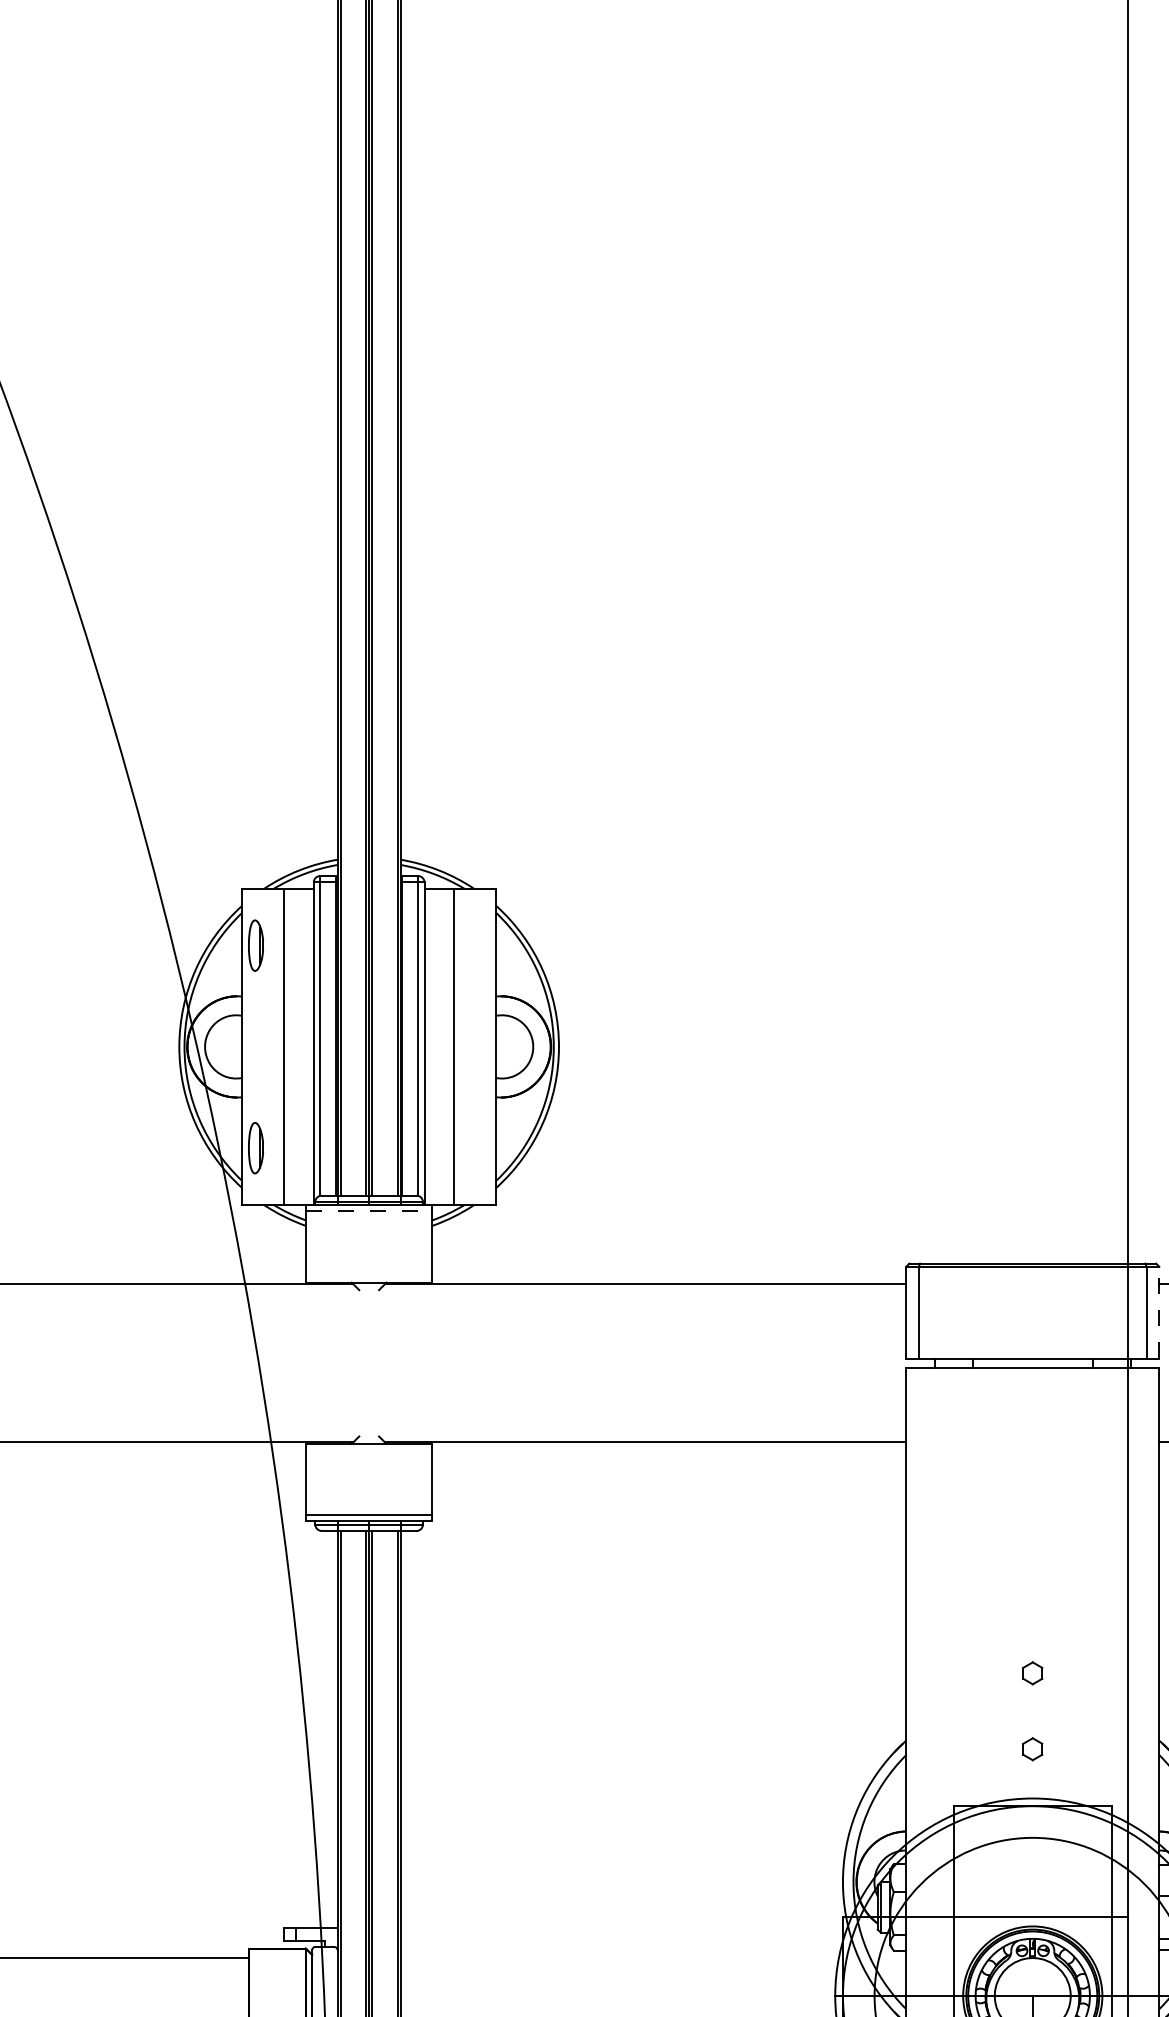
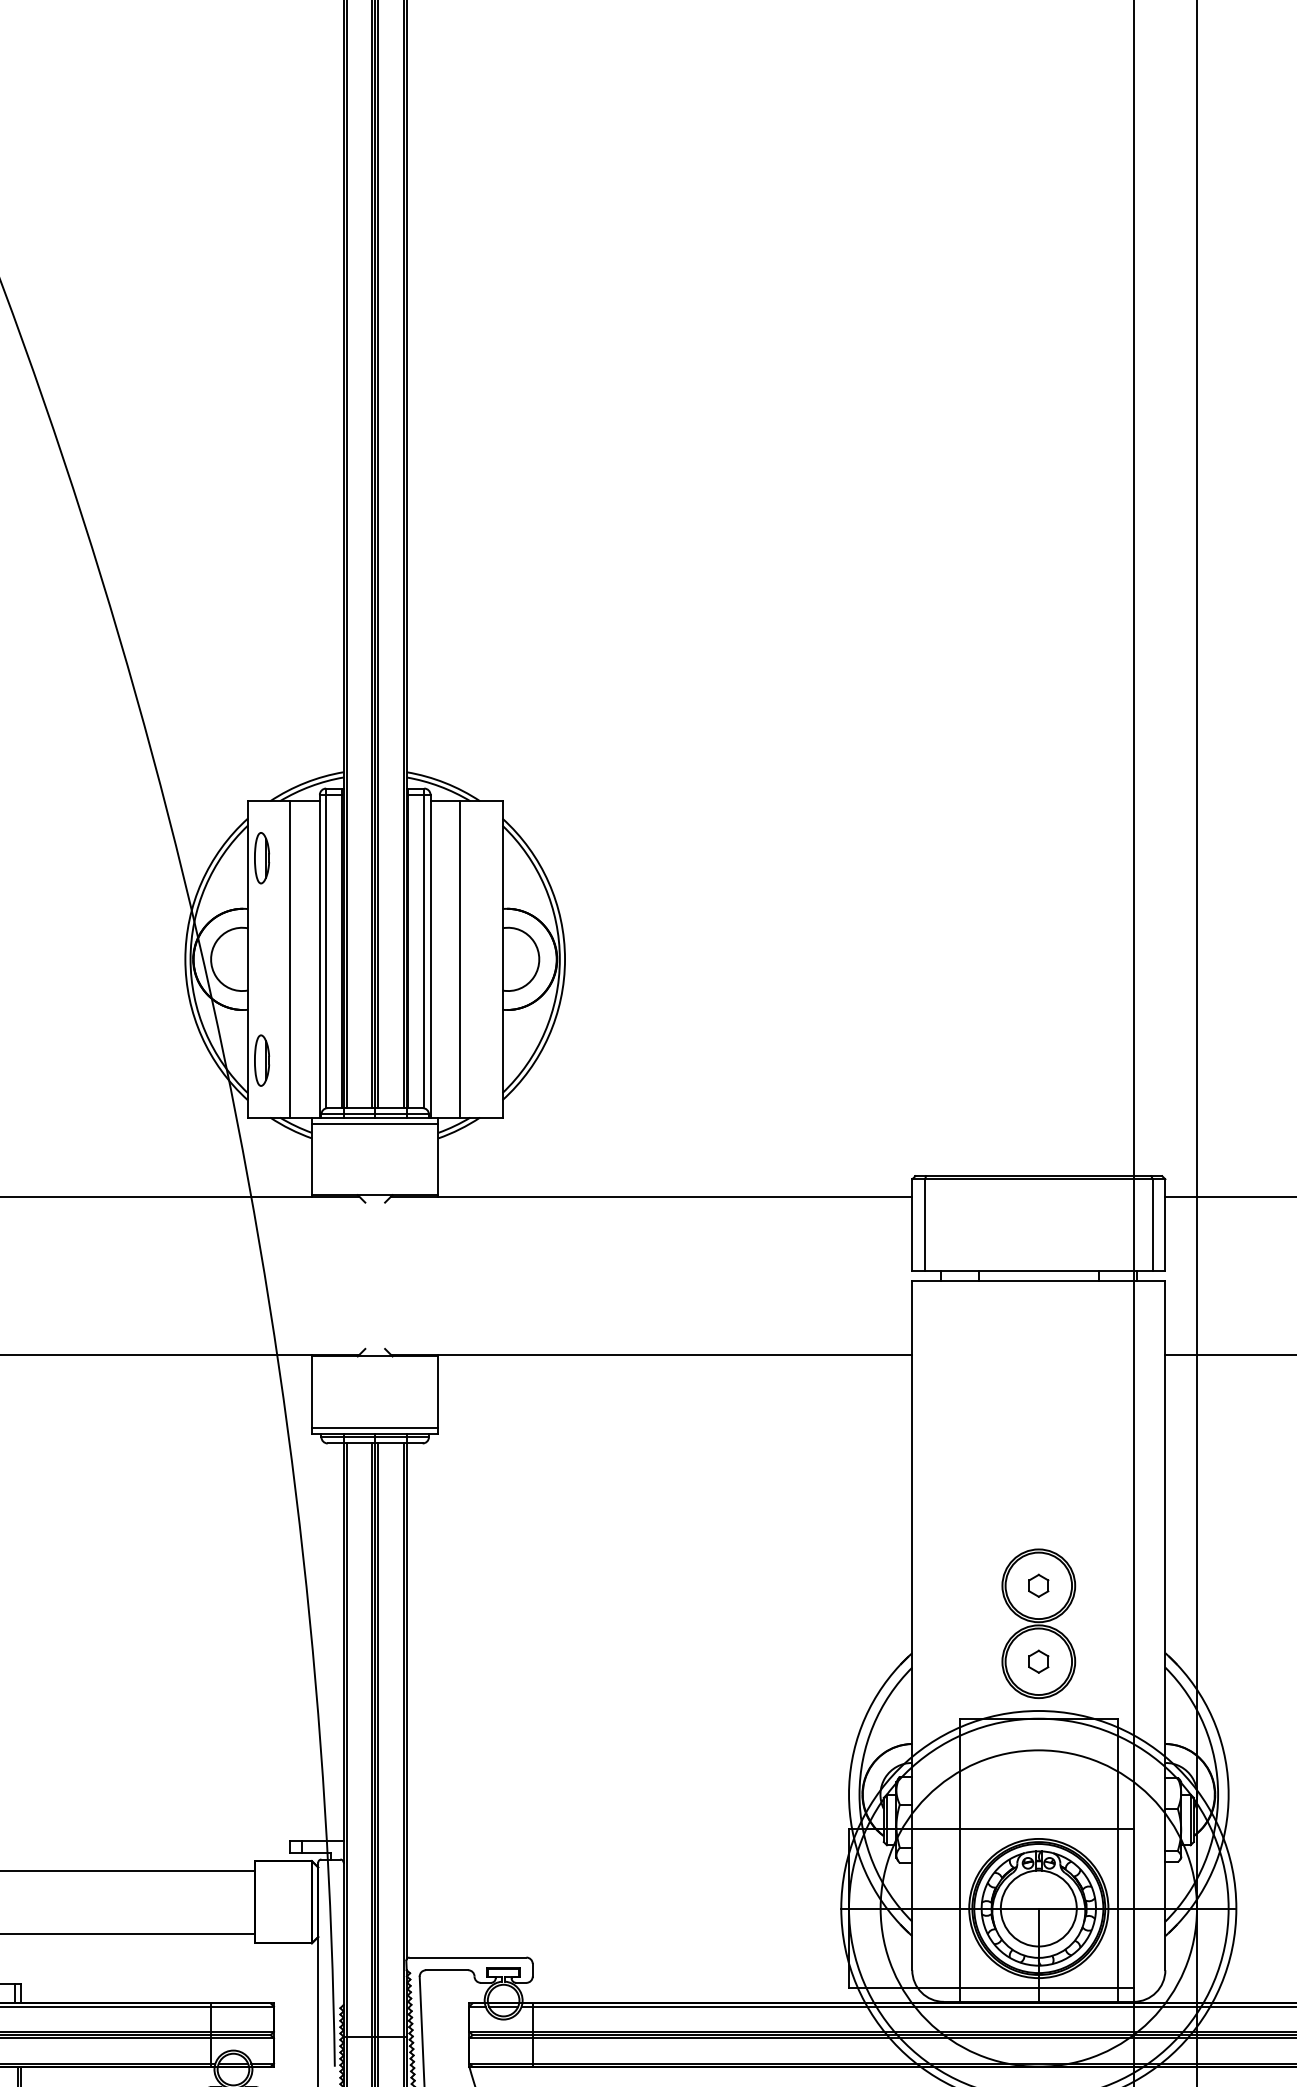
line: (369, 1211) -> (375, 1123), dashed -> solid
line: (1159, 1313) -> (1165, 1225), dashed -> solid
part: (1032, 1711) -> (1038, 1623), added

